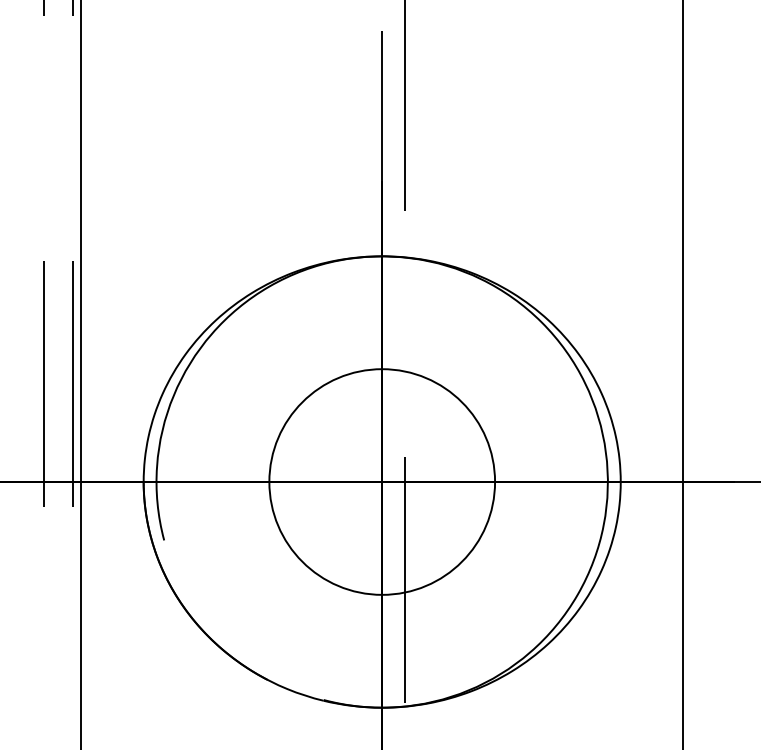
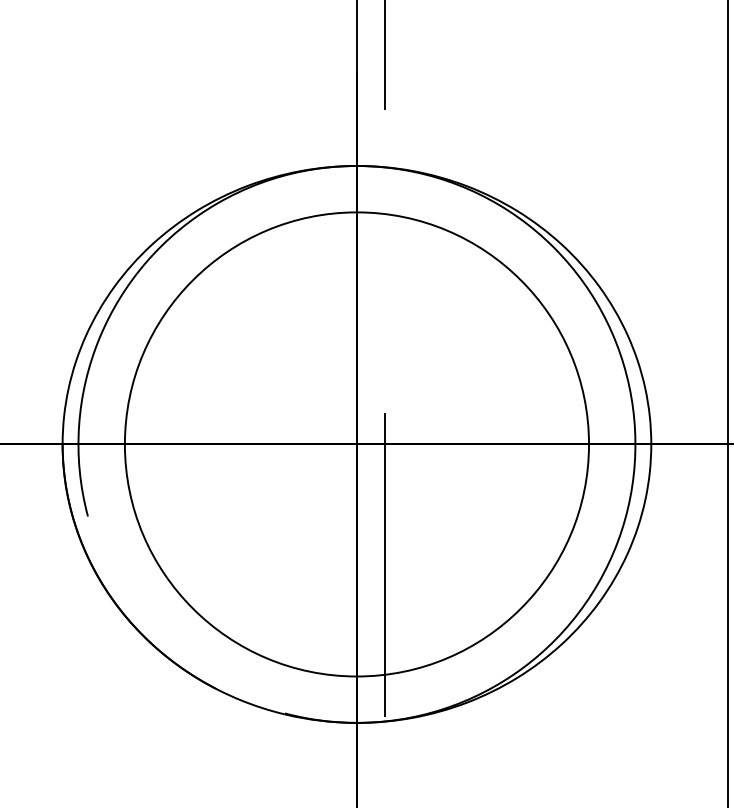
circle: (382, 481) -> (357, 443), size x1.67

